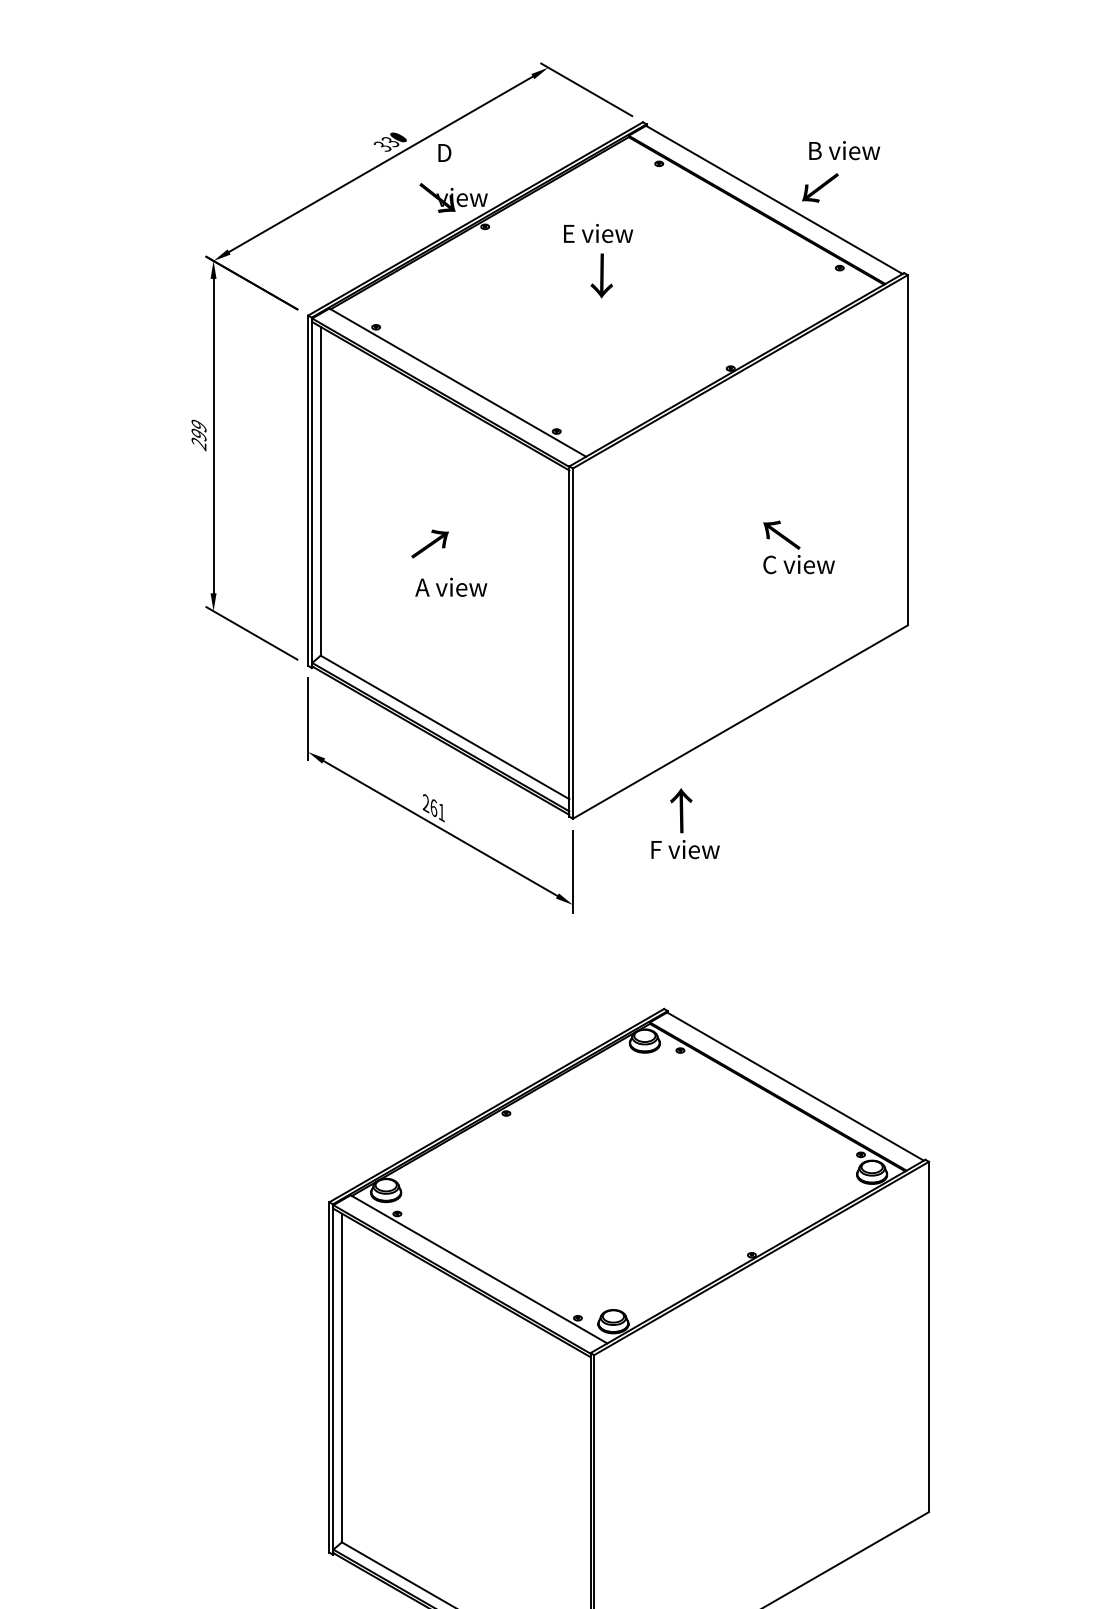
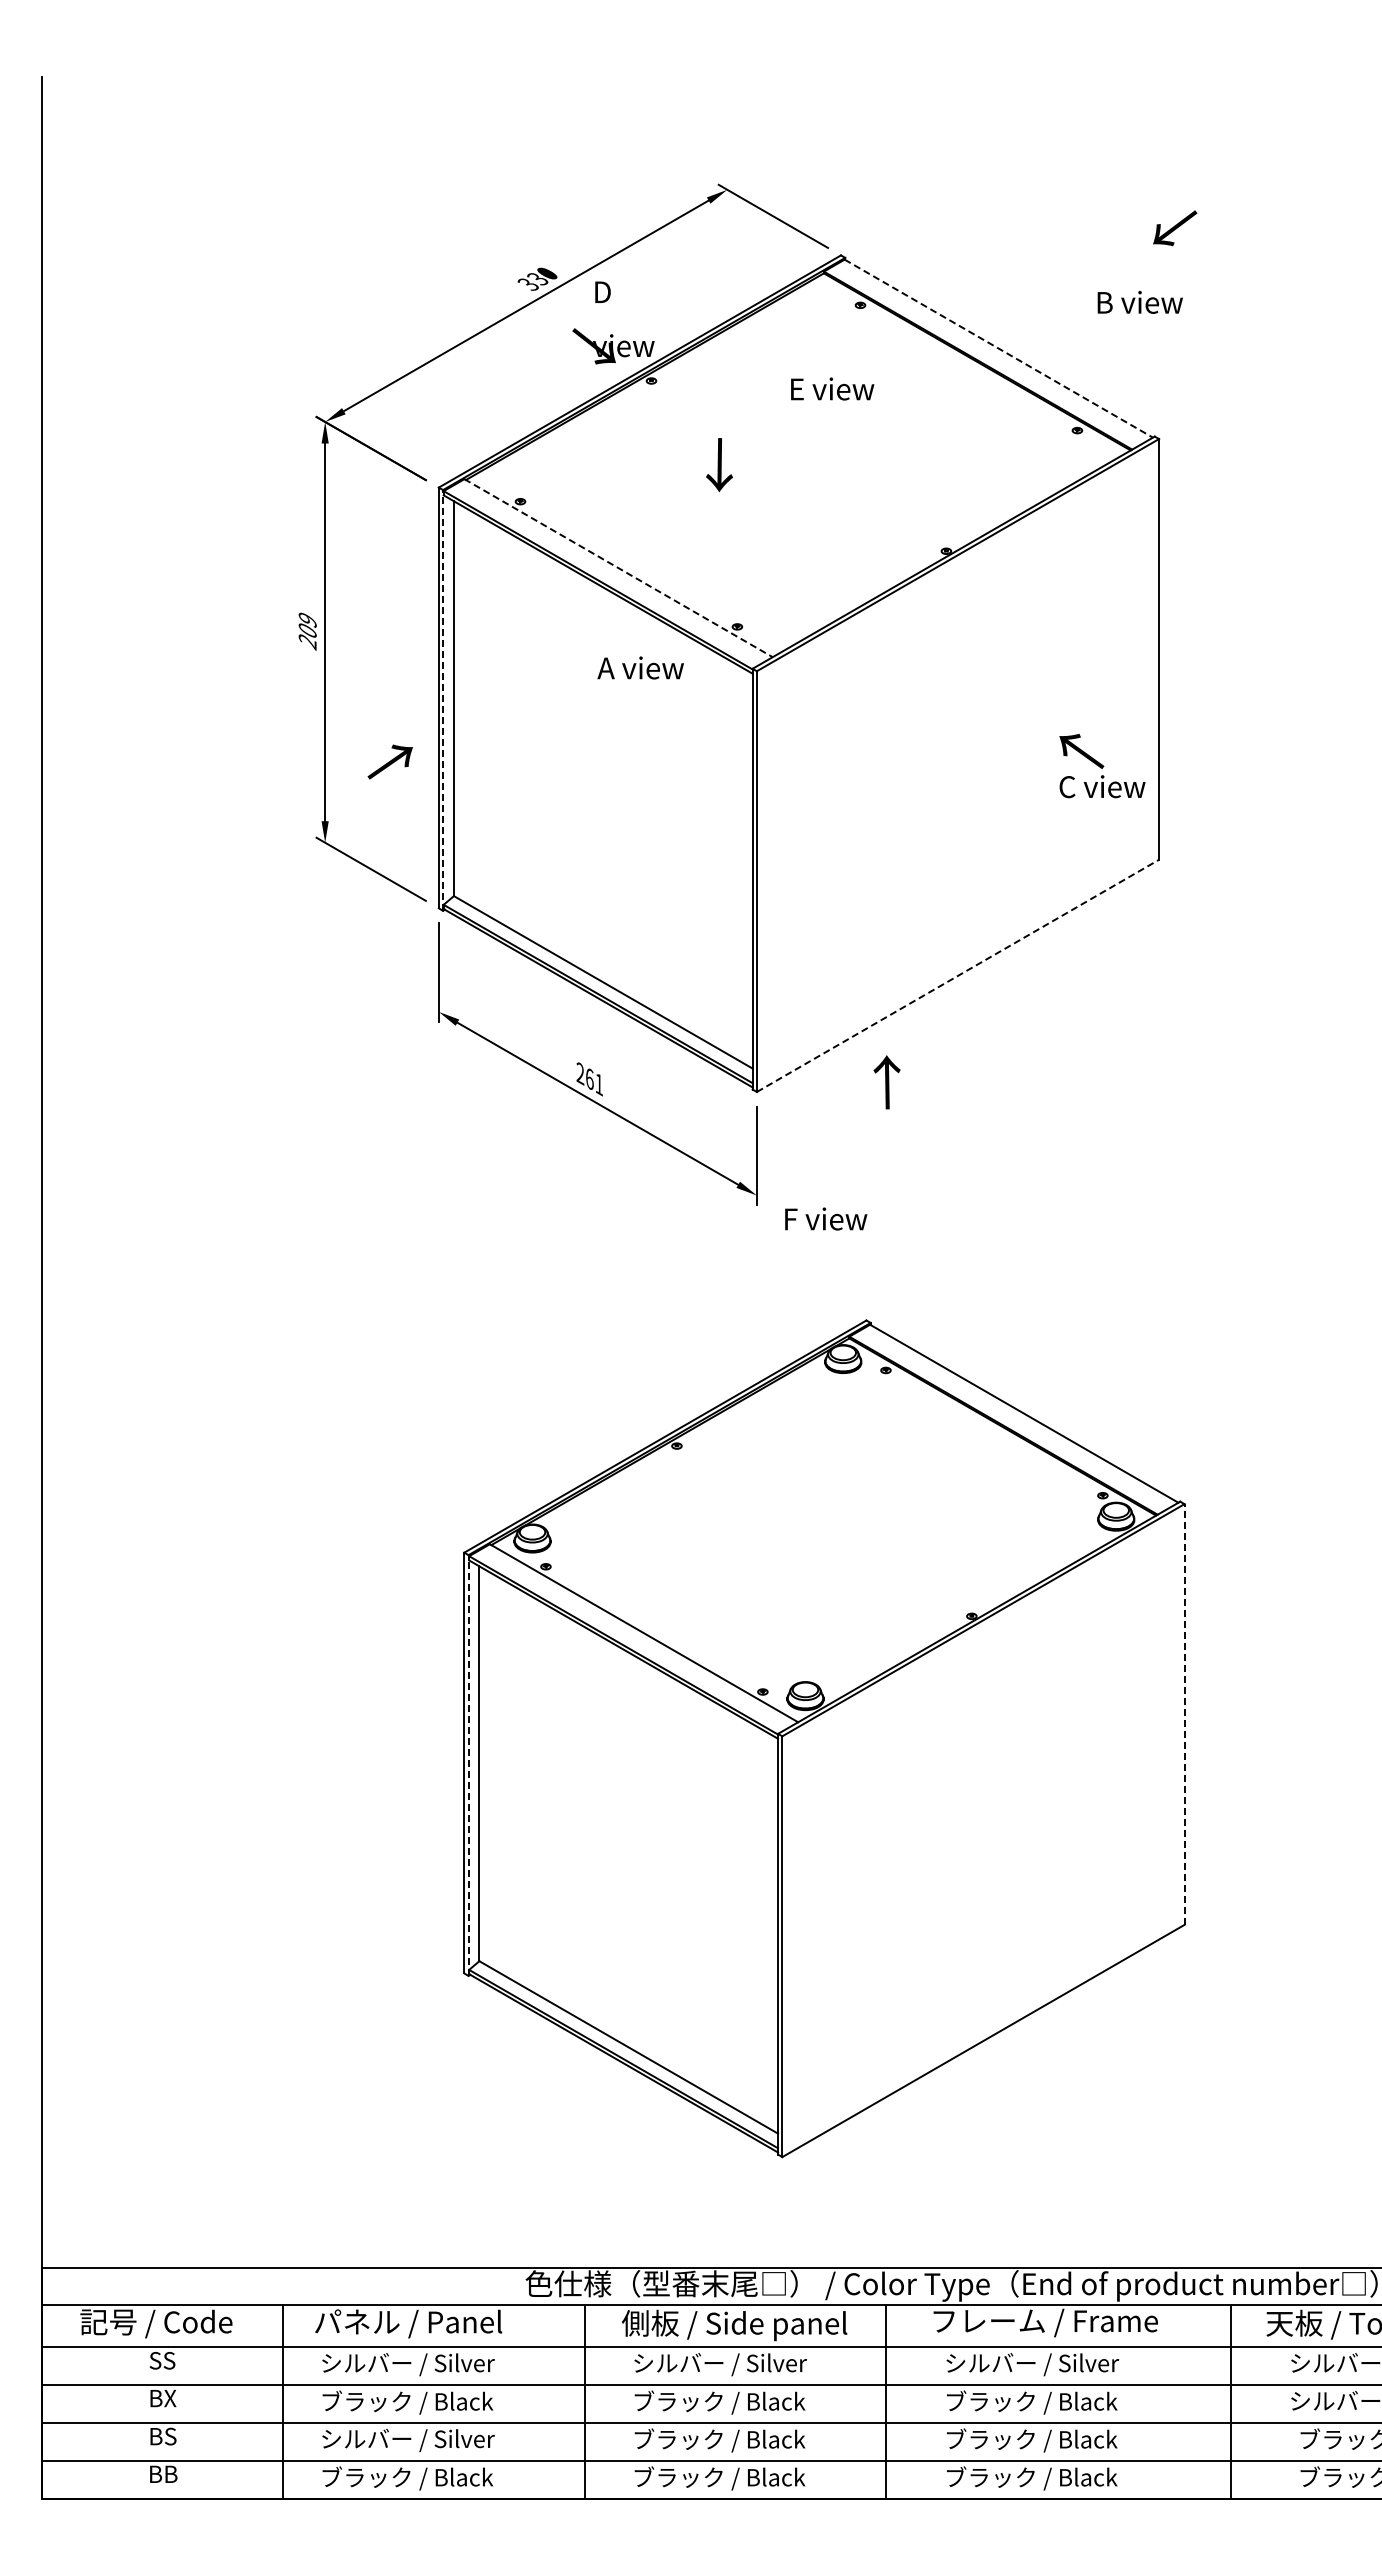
text: (844, 150) -> (1139, 302), moved
text: (820, 188) -> (1175, 228), moved
line: (774, 199) -> (999, 348), solid -> dashed
text: (598, 233) -> (832, 388), moved
text: (601, 276) -> (719, 465), moved
line: (458, 382) -> (619, 568), solid -> dashed
text: (198, 434) -> (307, 630), 299 -> 209
line: (312, 491) -> (443, 699), solid -> dashed
text: (429, 543) -> (389, 761), moved
text: (799, 546) -> (1102, 765), moved
text: (451, 586) -> (640, 667), moved
line: (740, 721) -> (958, 975), solid -> dashed
text: (685, 849) -> (826, 1218), moved
line: (928, 1336) -> (1184, 1714), solid -> dashed
line: (332, 1379) -> (468, 1765), solid -> dashed

